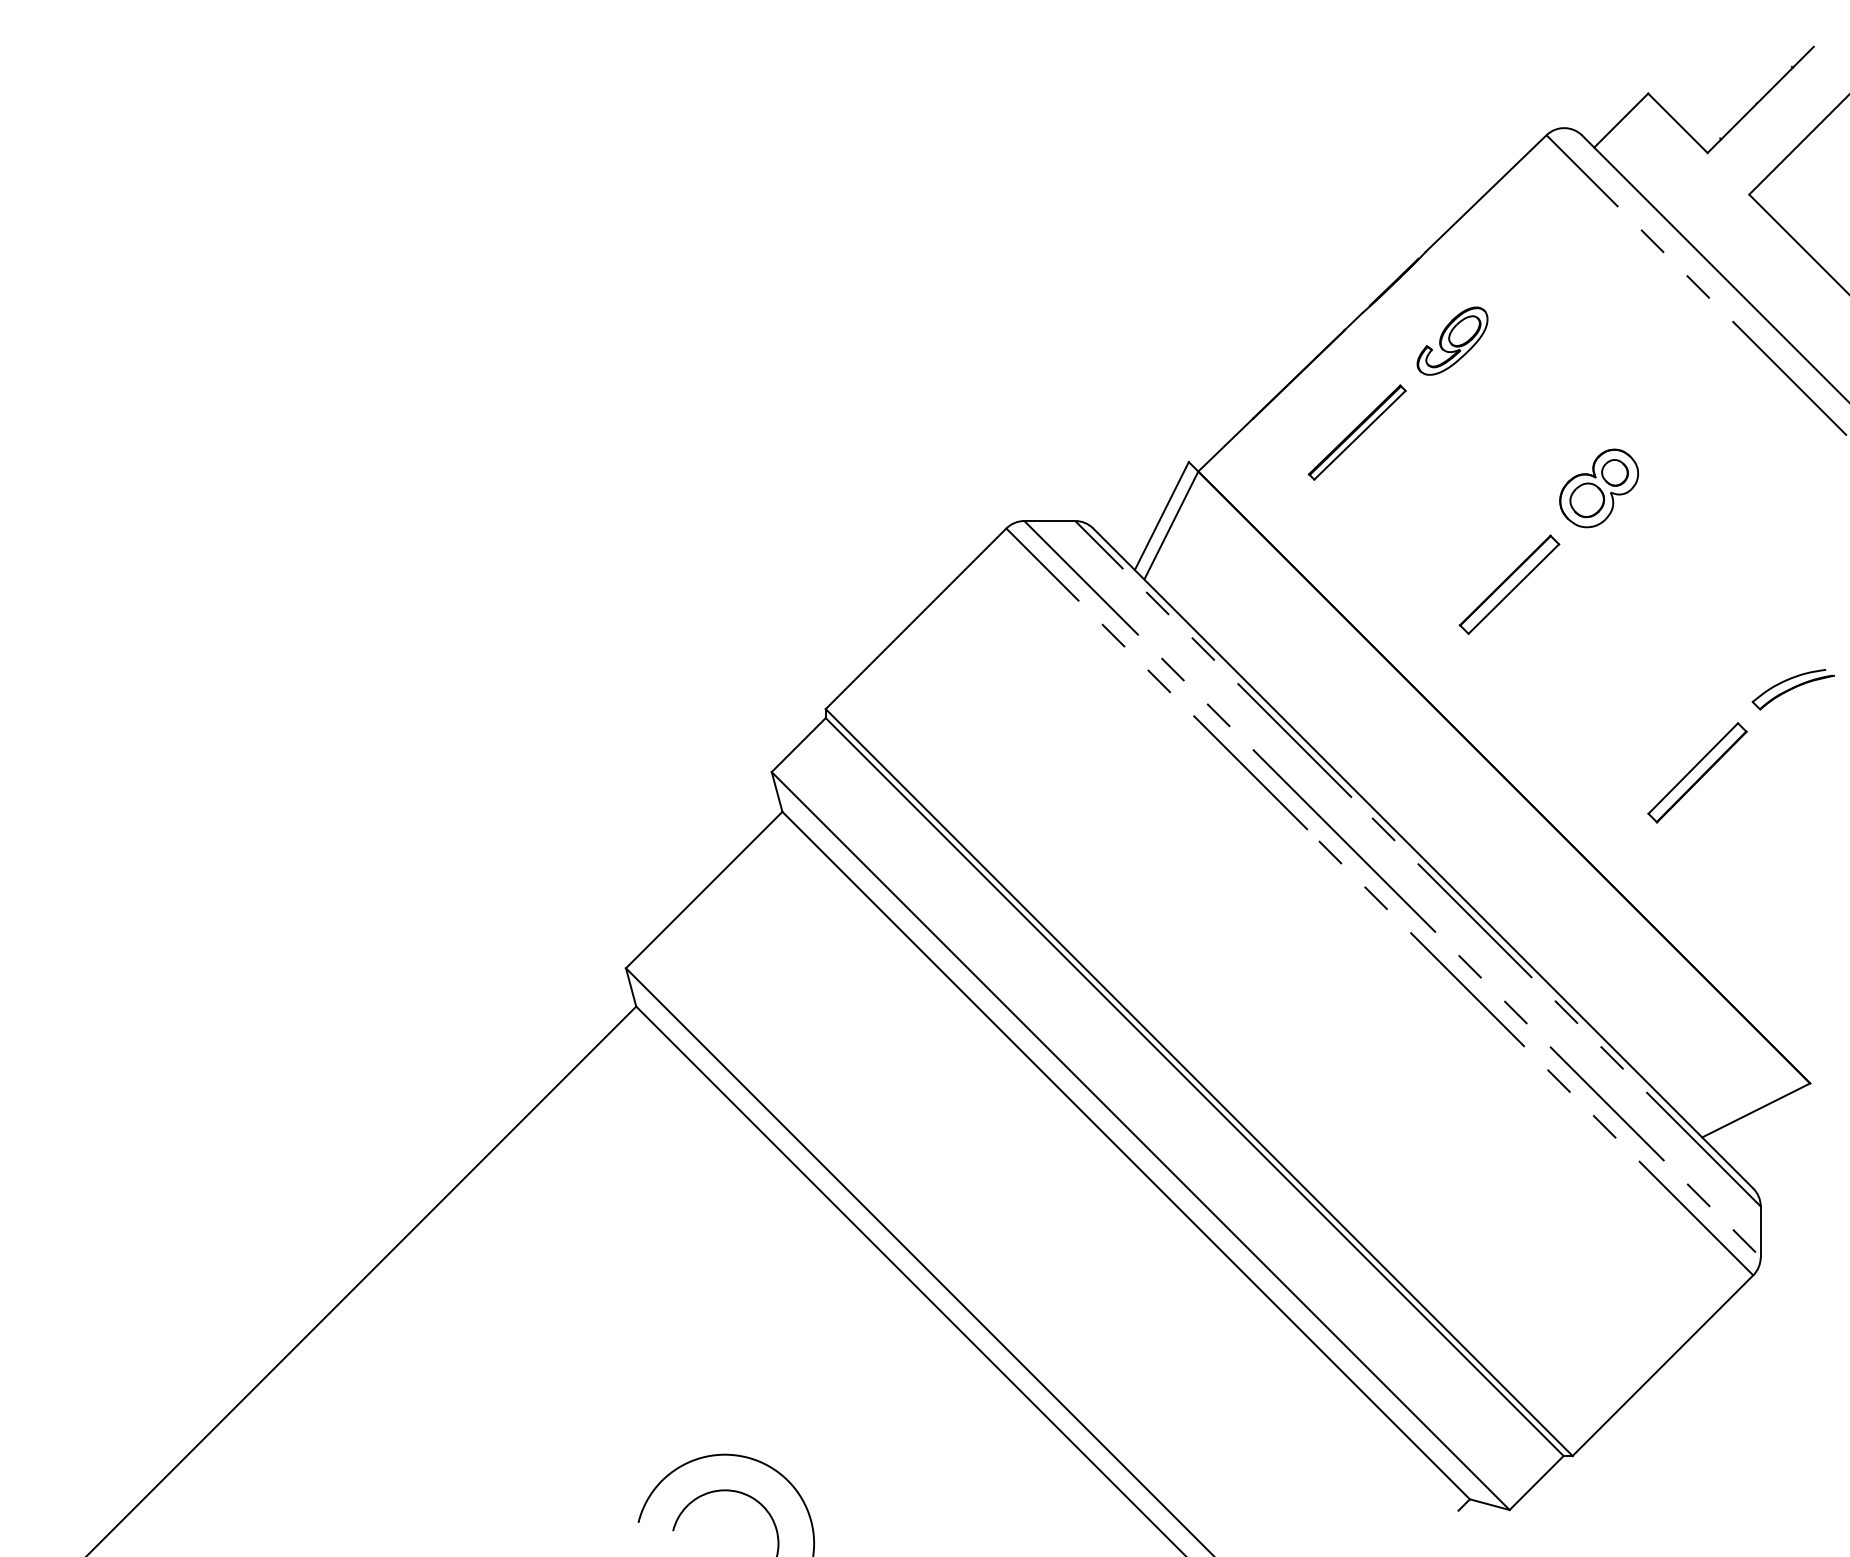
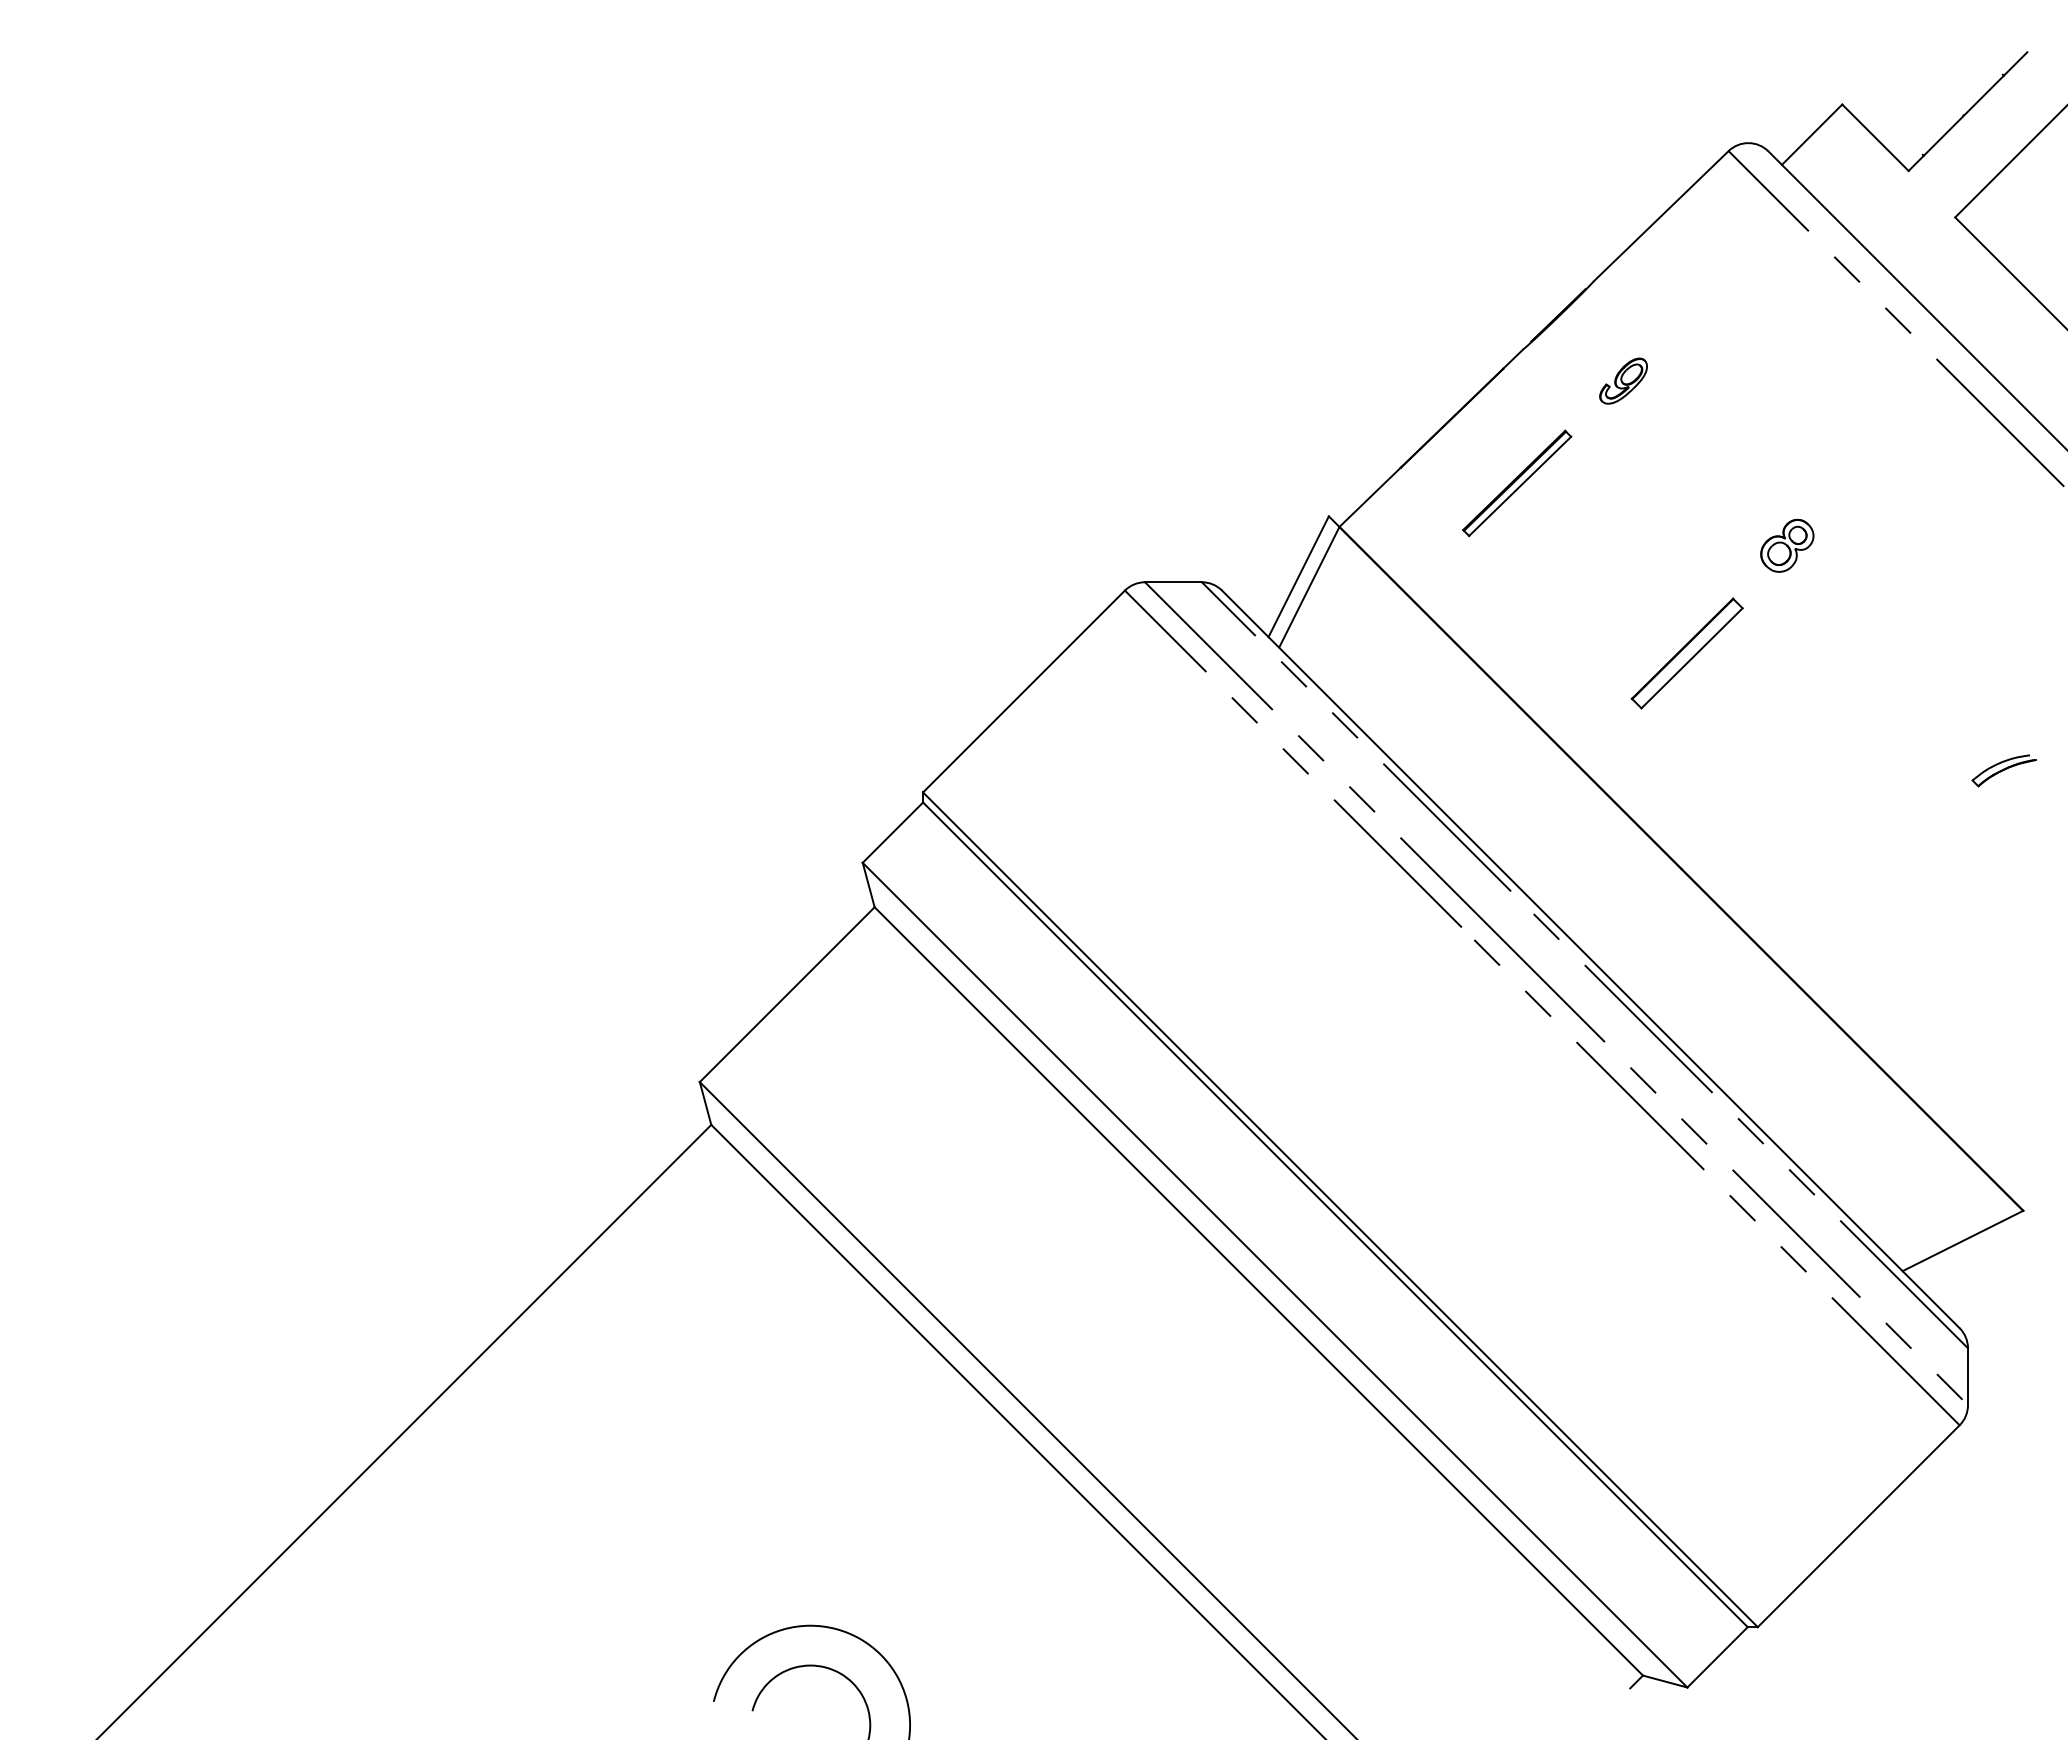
part: (1452, 340) -> (1623, 380), size x0.6
part: (1598, 488) -> (1786, 545), size x0.6
part: (1792, 689) -> (2003, 770), size x0.7
part: (1697, 772) -> (1897, 863), removed

